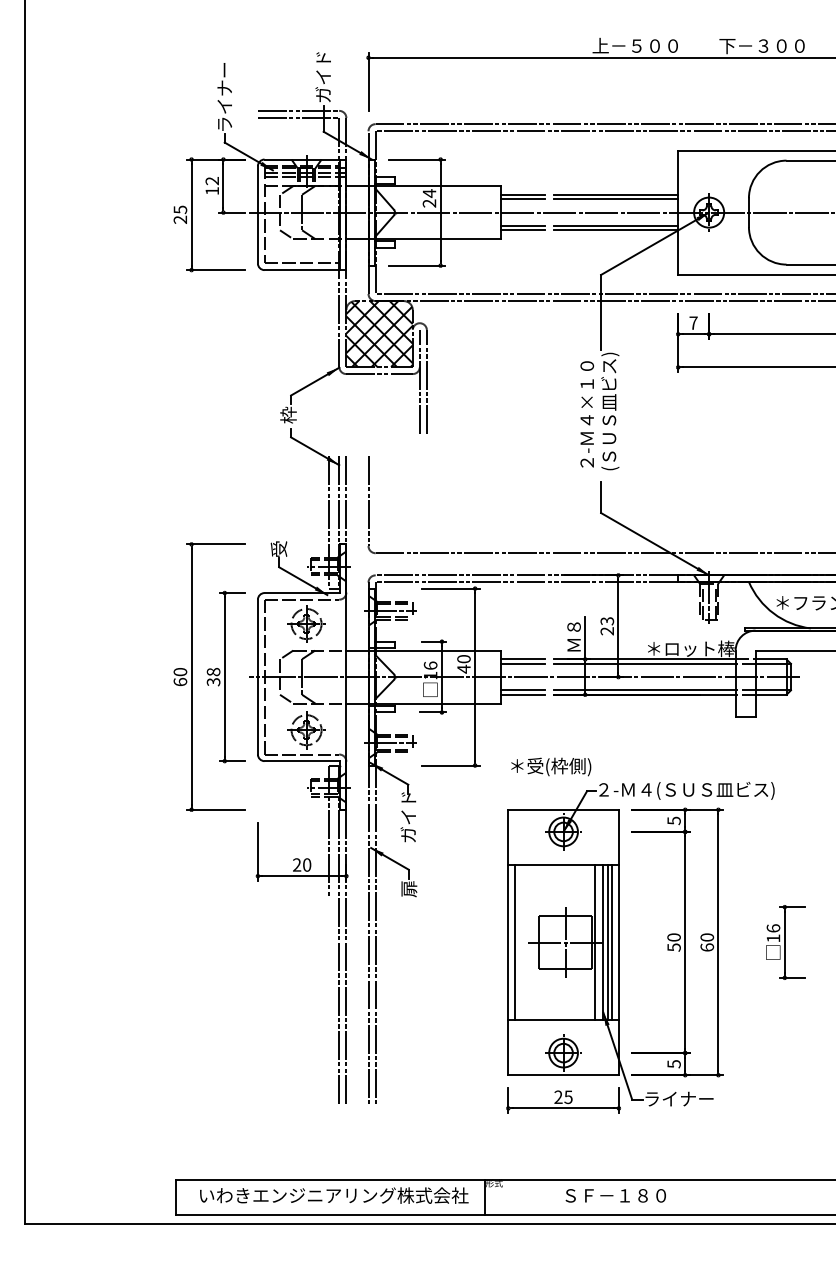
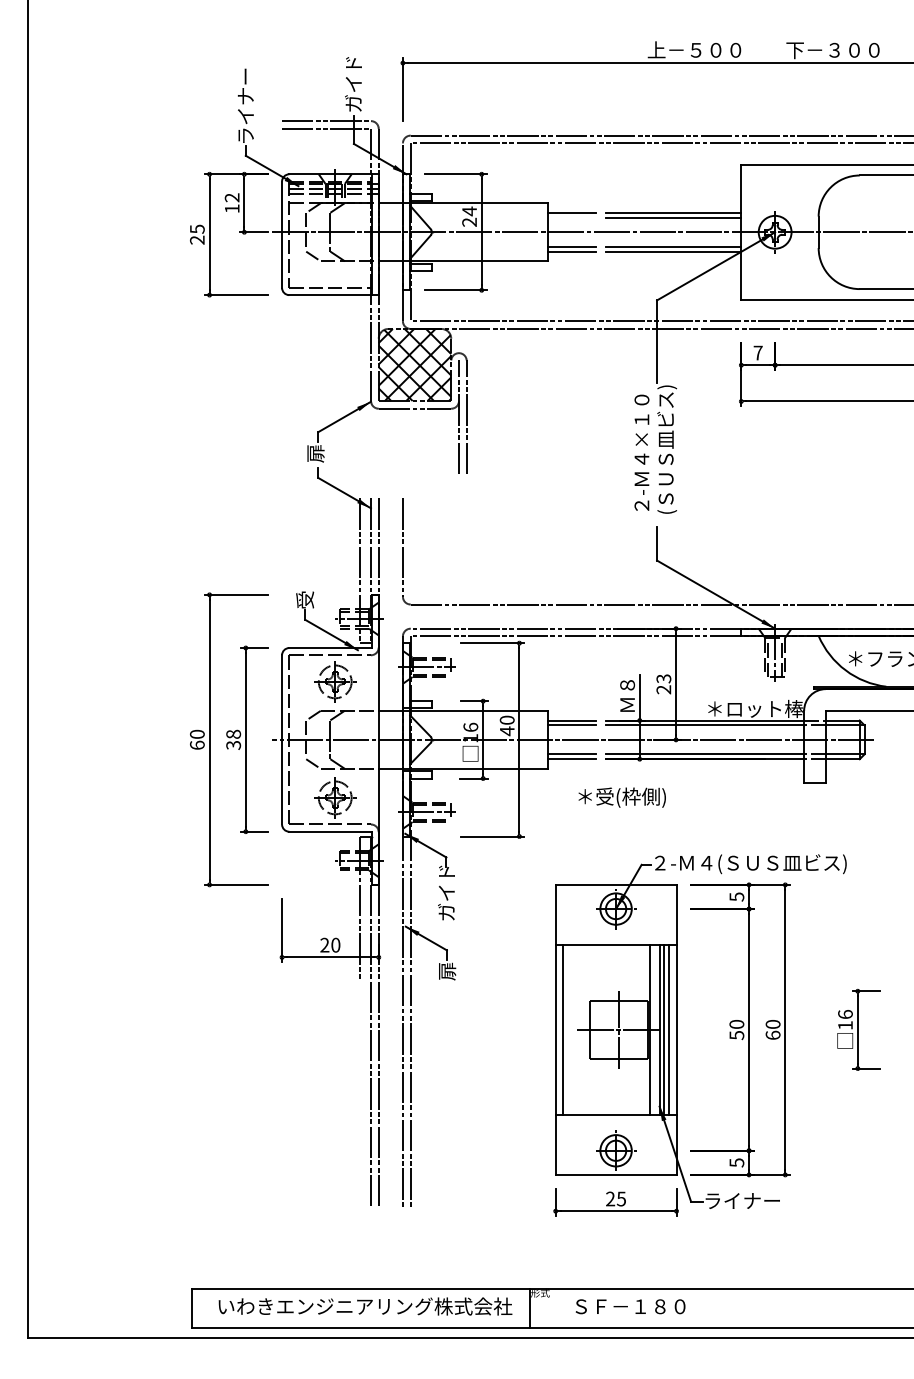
line: (523, 199) -> (572, 217), removed
text: (288, 414) -> (315, 452), 枠 -> 扉
text: (551, 766) -> (622, 797), moved
text: (615, 1195) -> (630, 1306), moved

